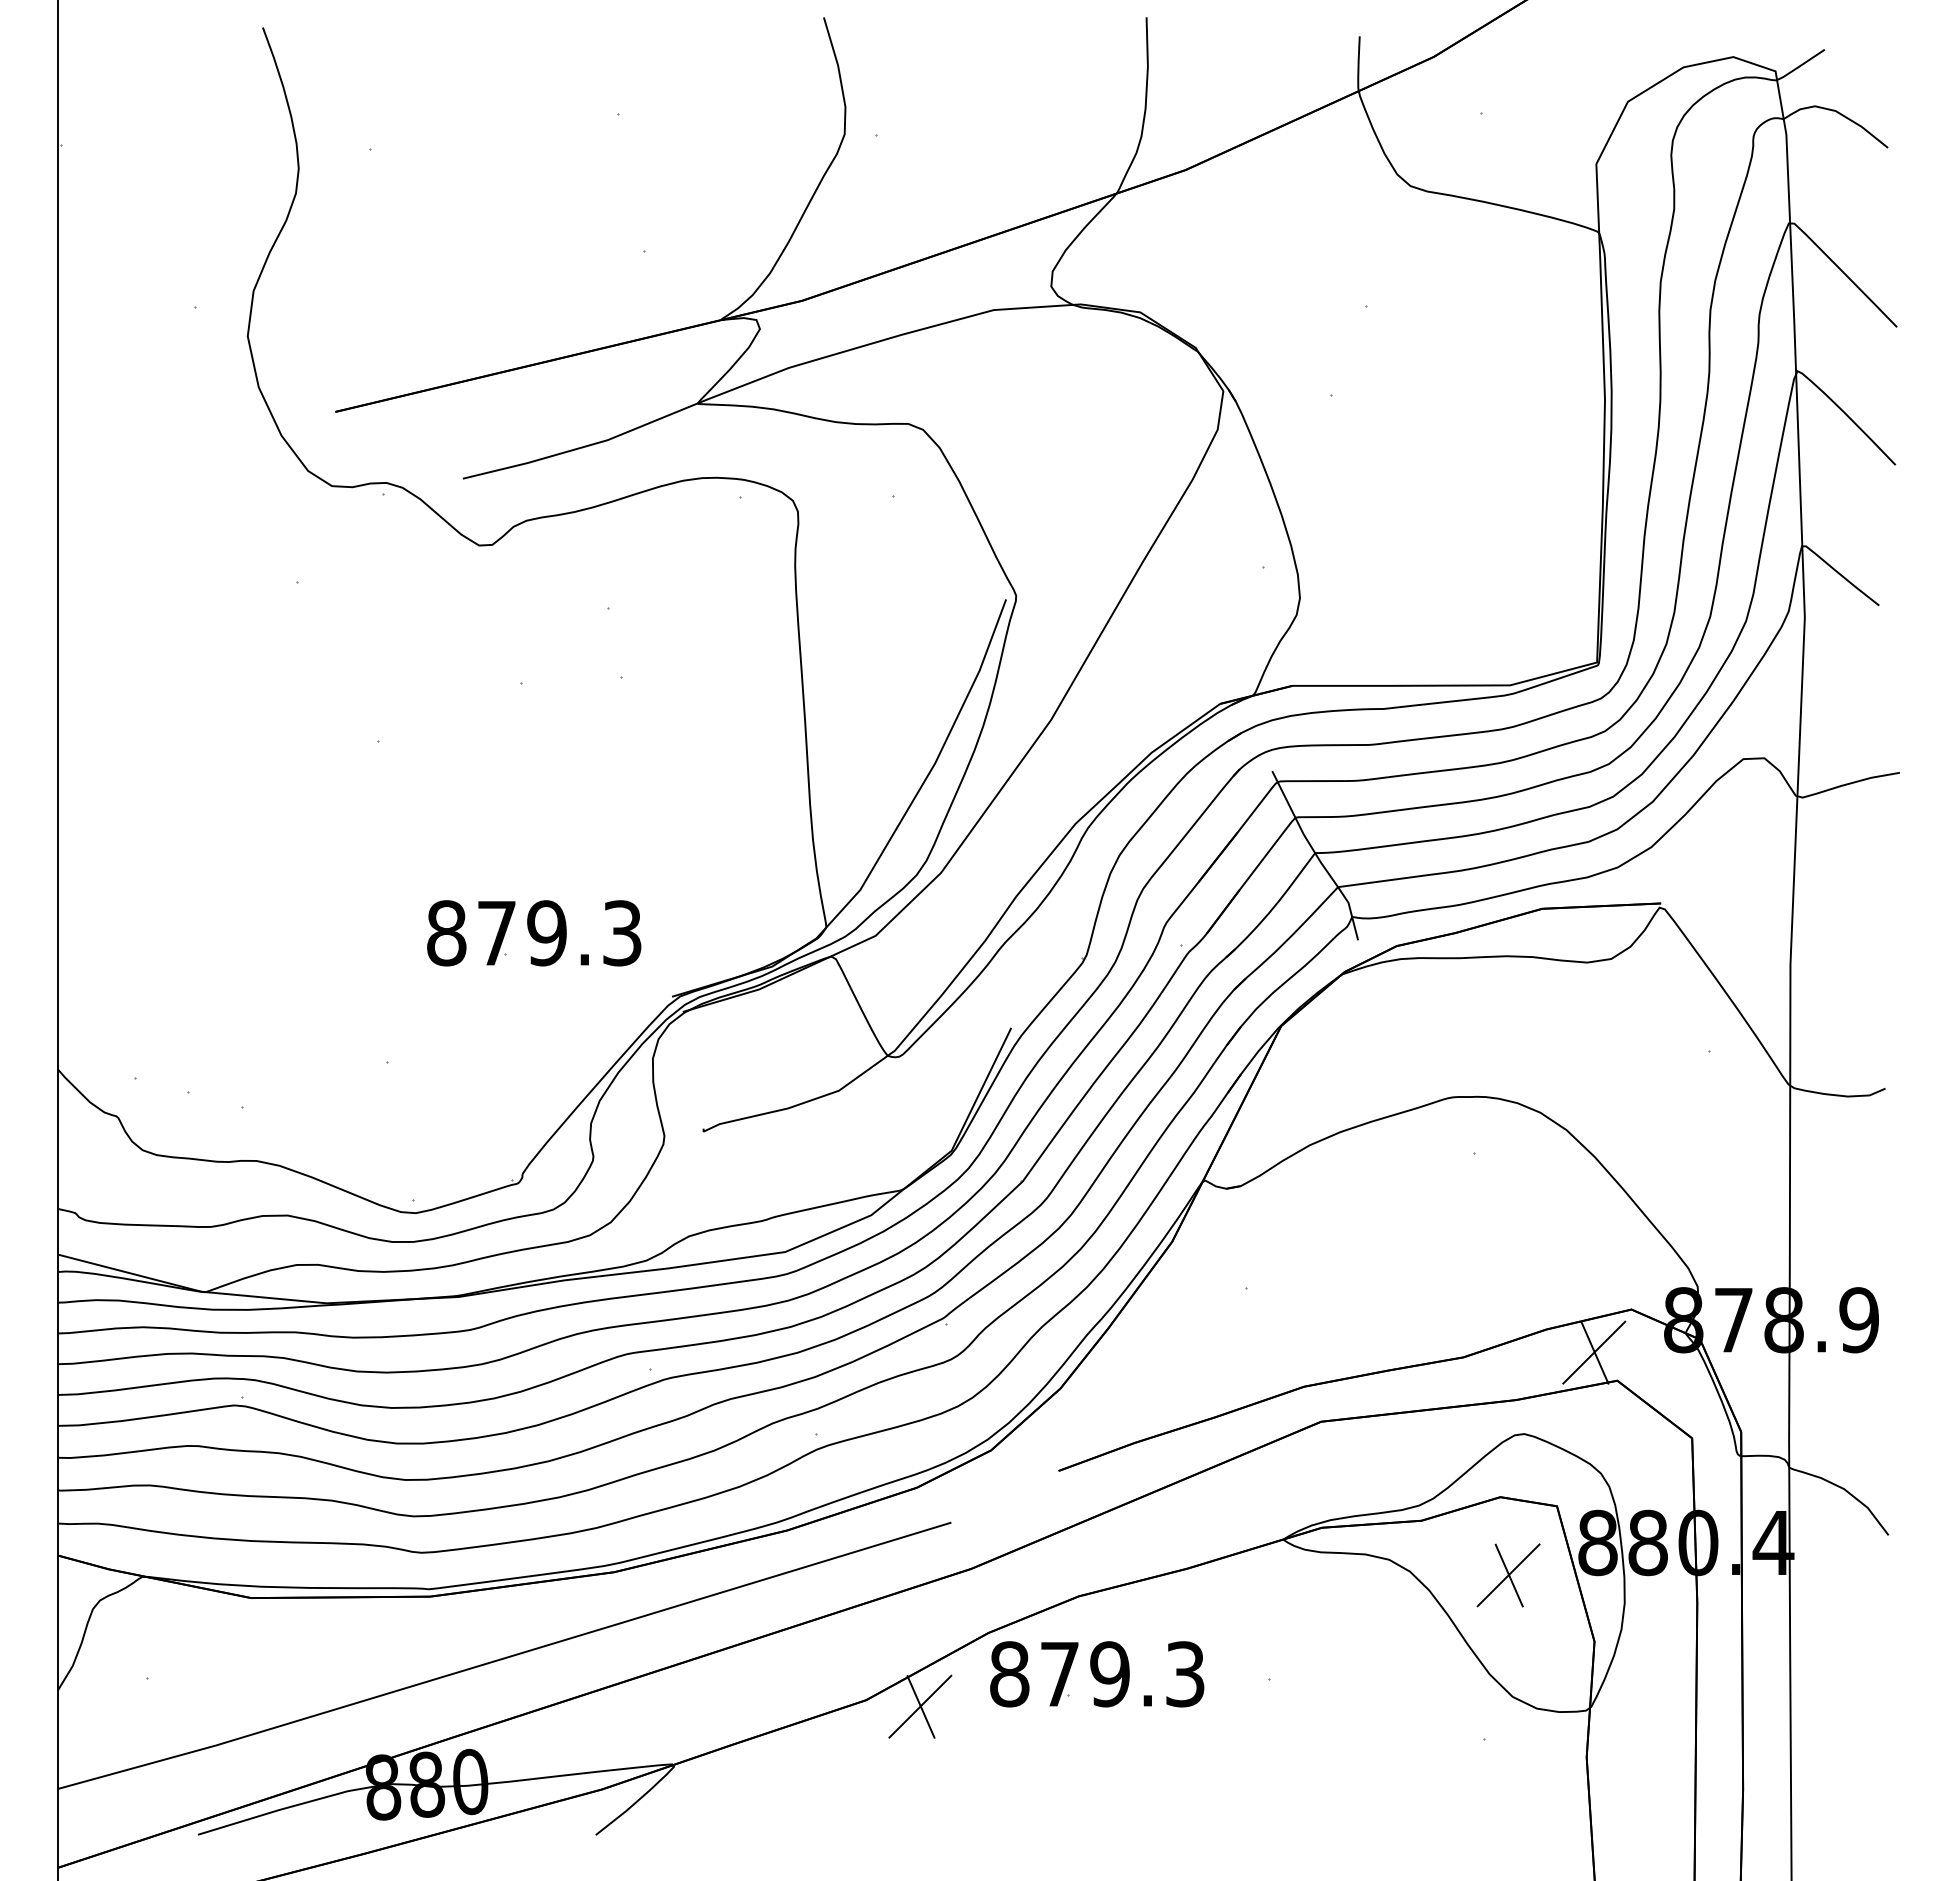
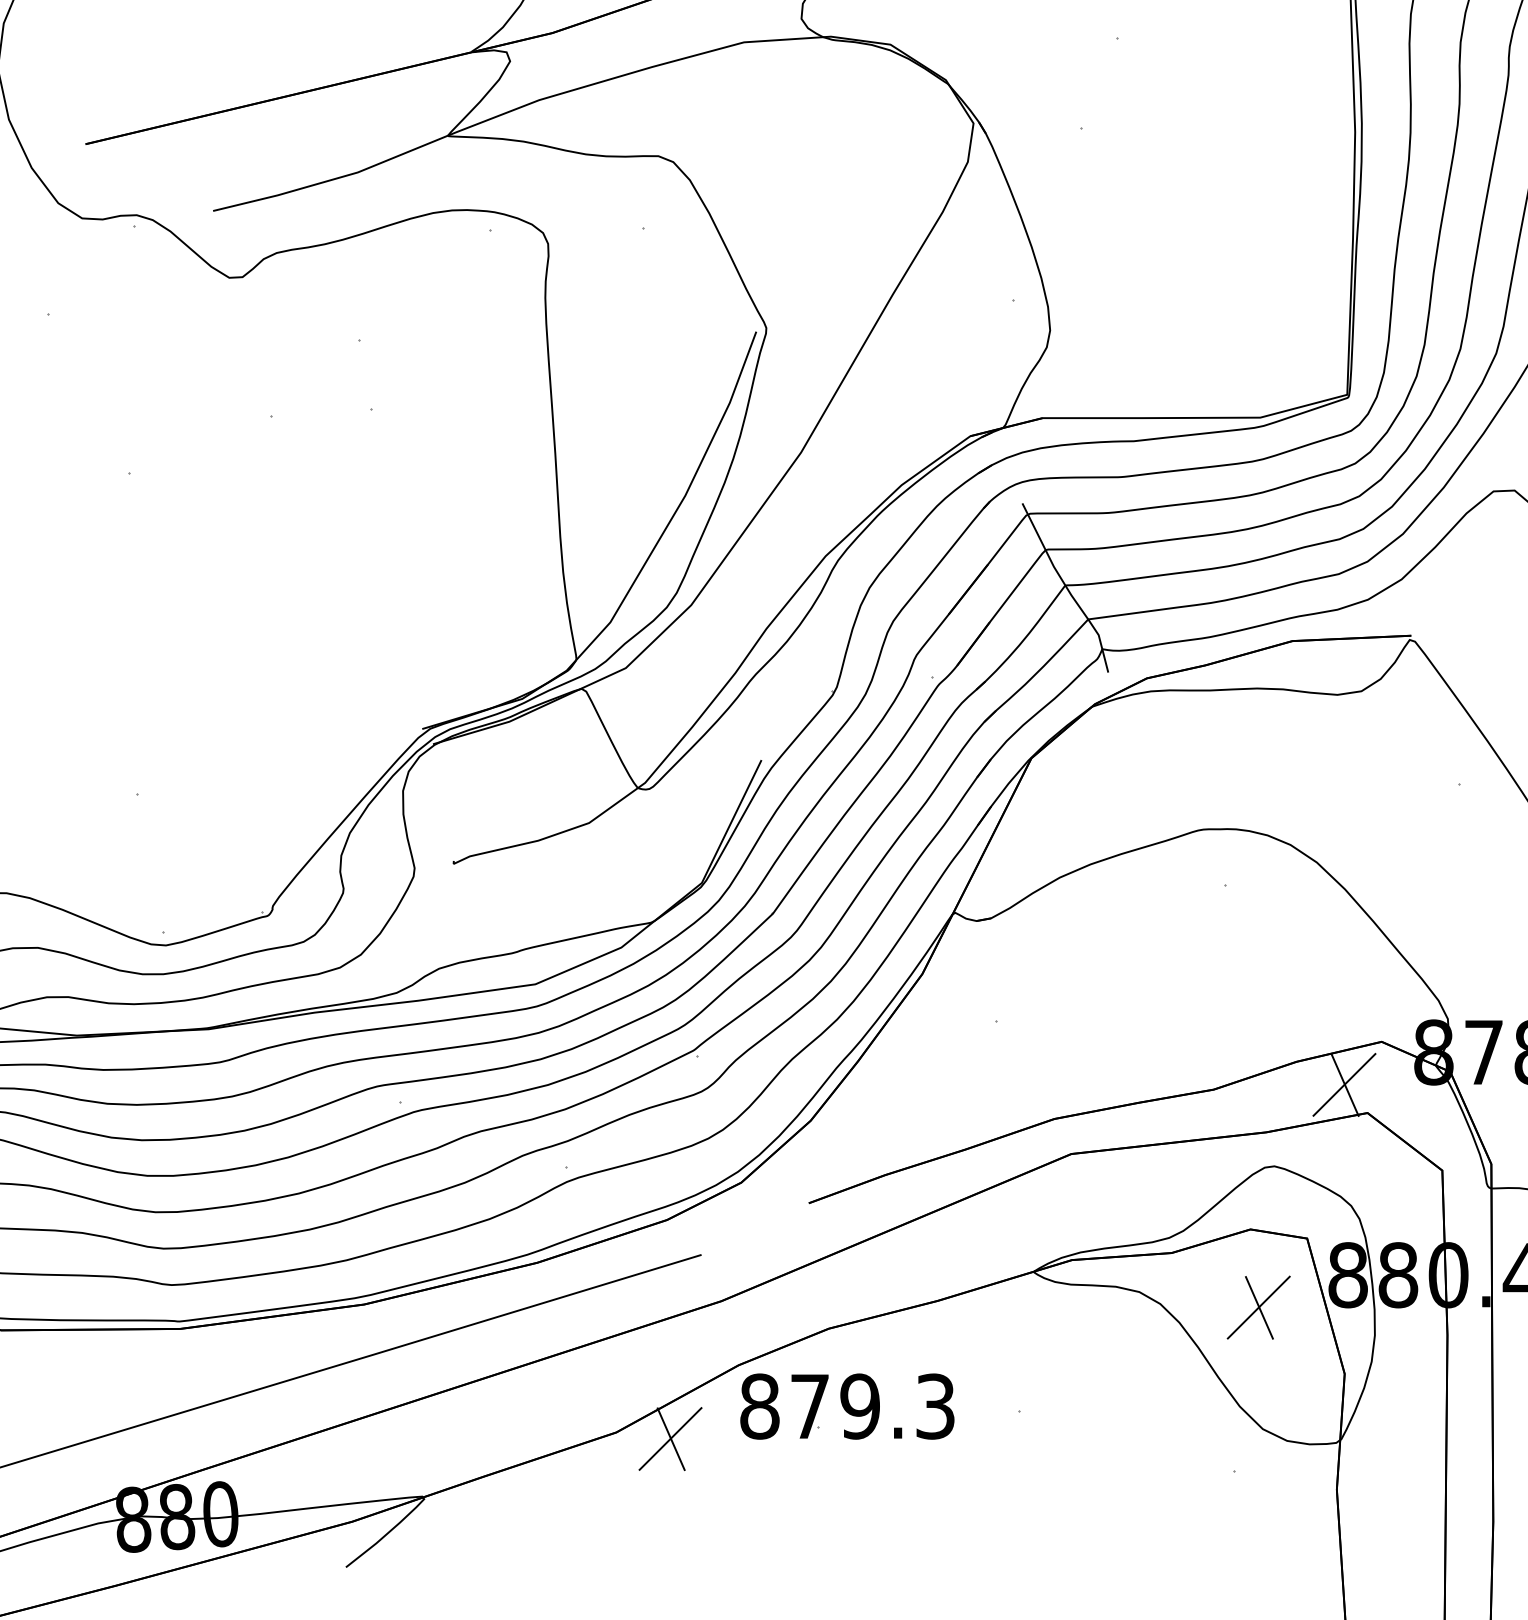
part: (534, 933) -> (284, 665), removed

